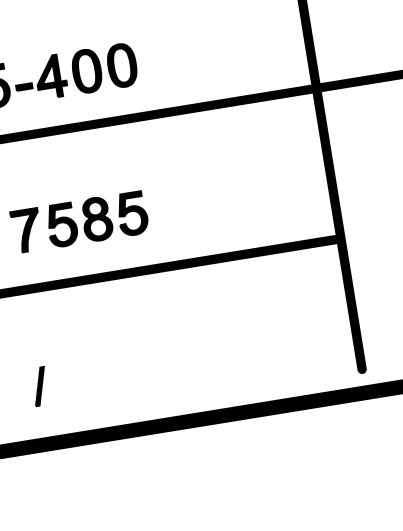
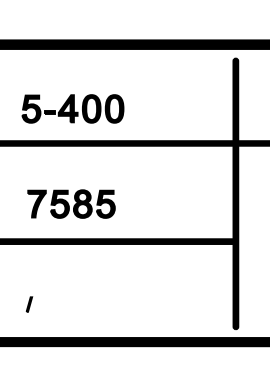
part: (40, 386) -> (29, 304), size x0.6

